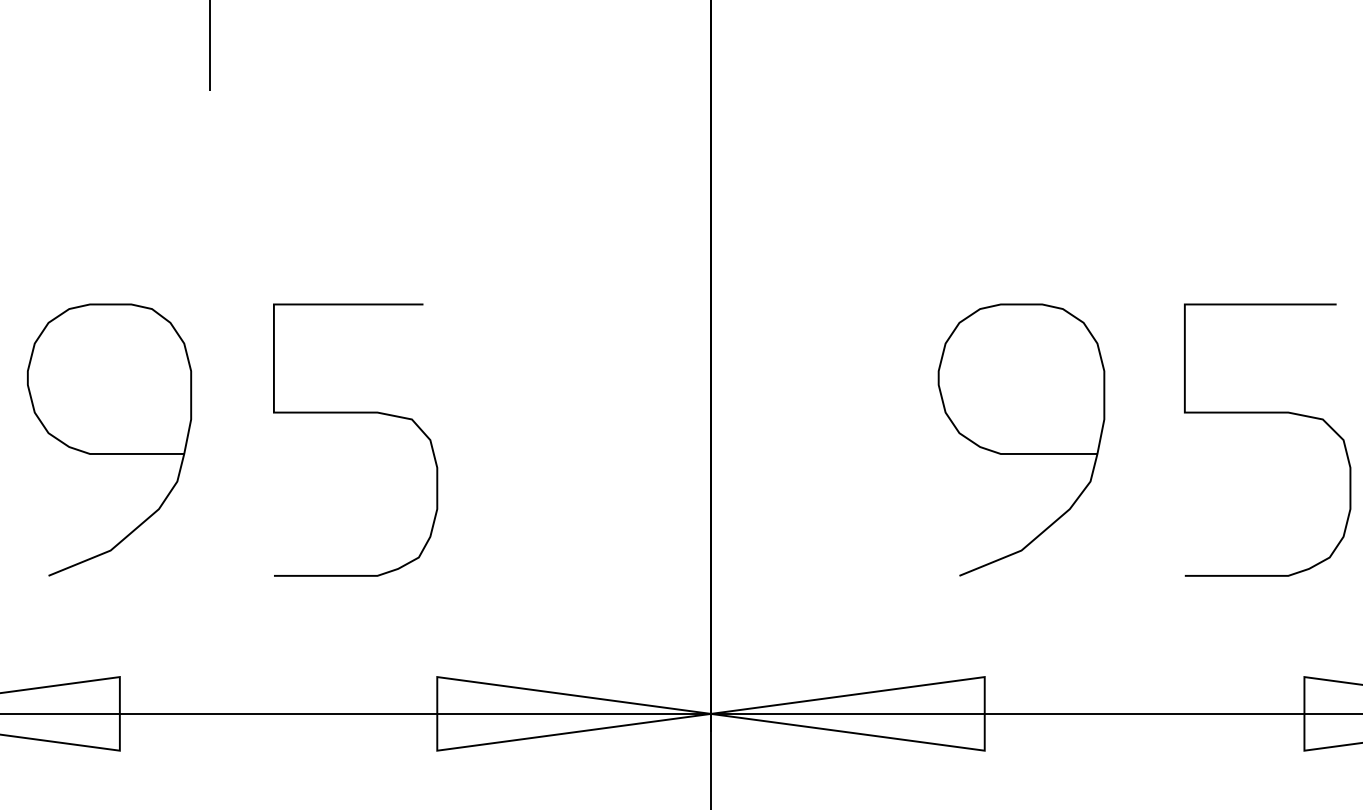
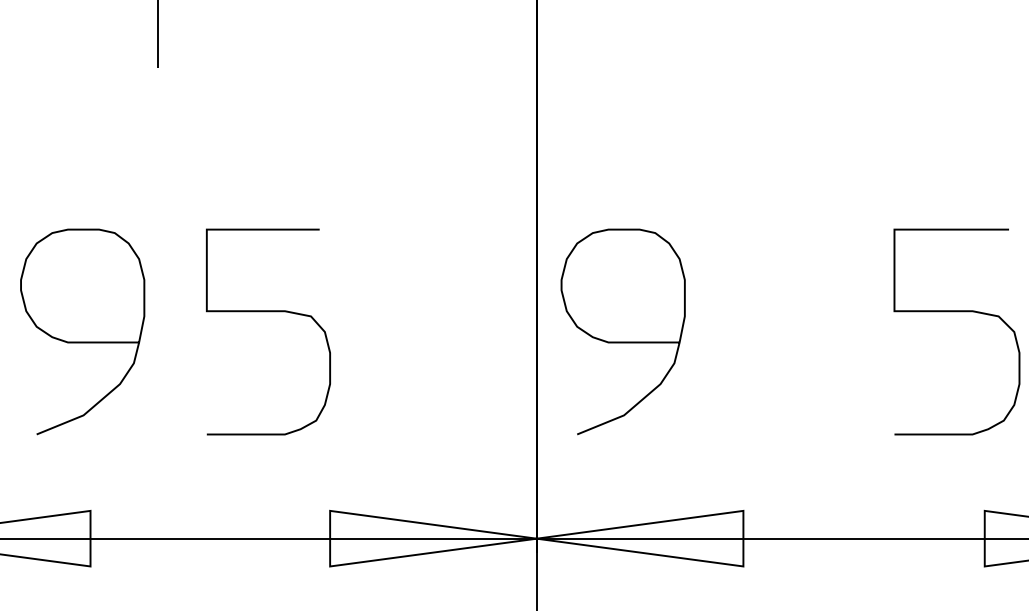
curve: (825, 453) -> (623, 342), added
curve: (1021, 453) -> (771, 342), removed

